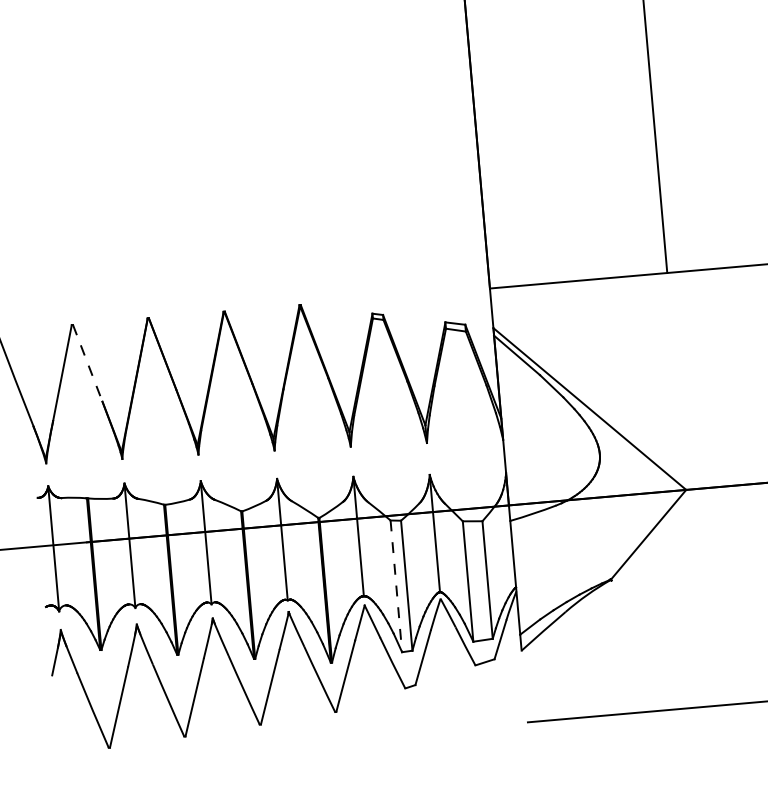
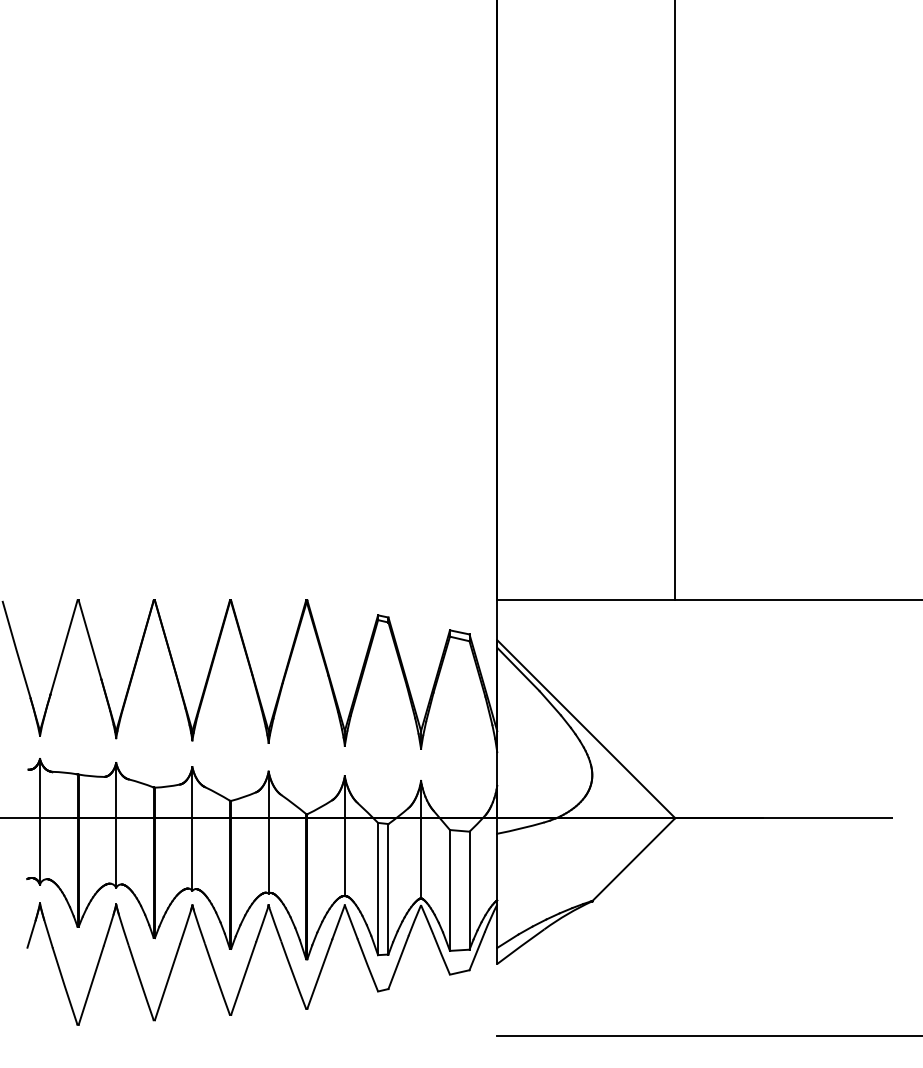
line: (88, 363) -> (90, 640), dashed -> solid
line: (396, 586) -> (378, 889), dashed -> solid

